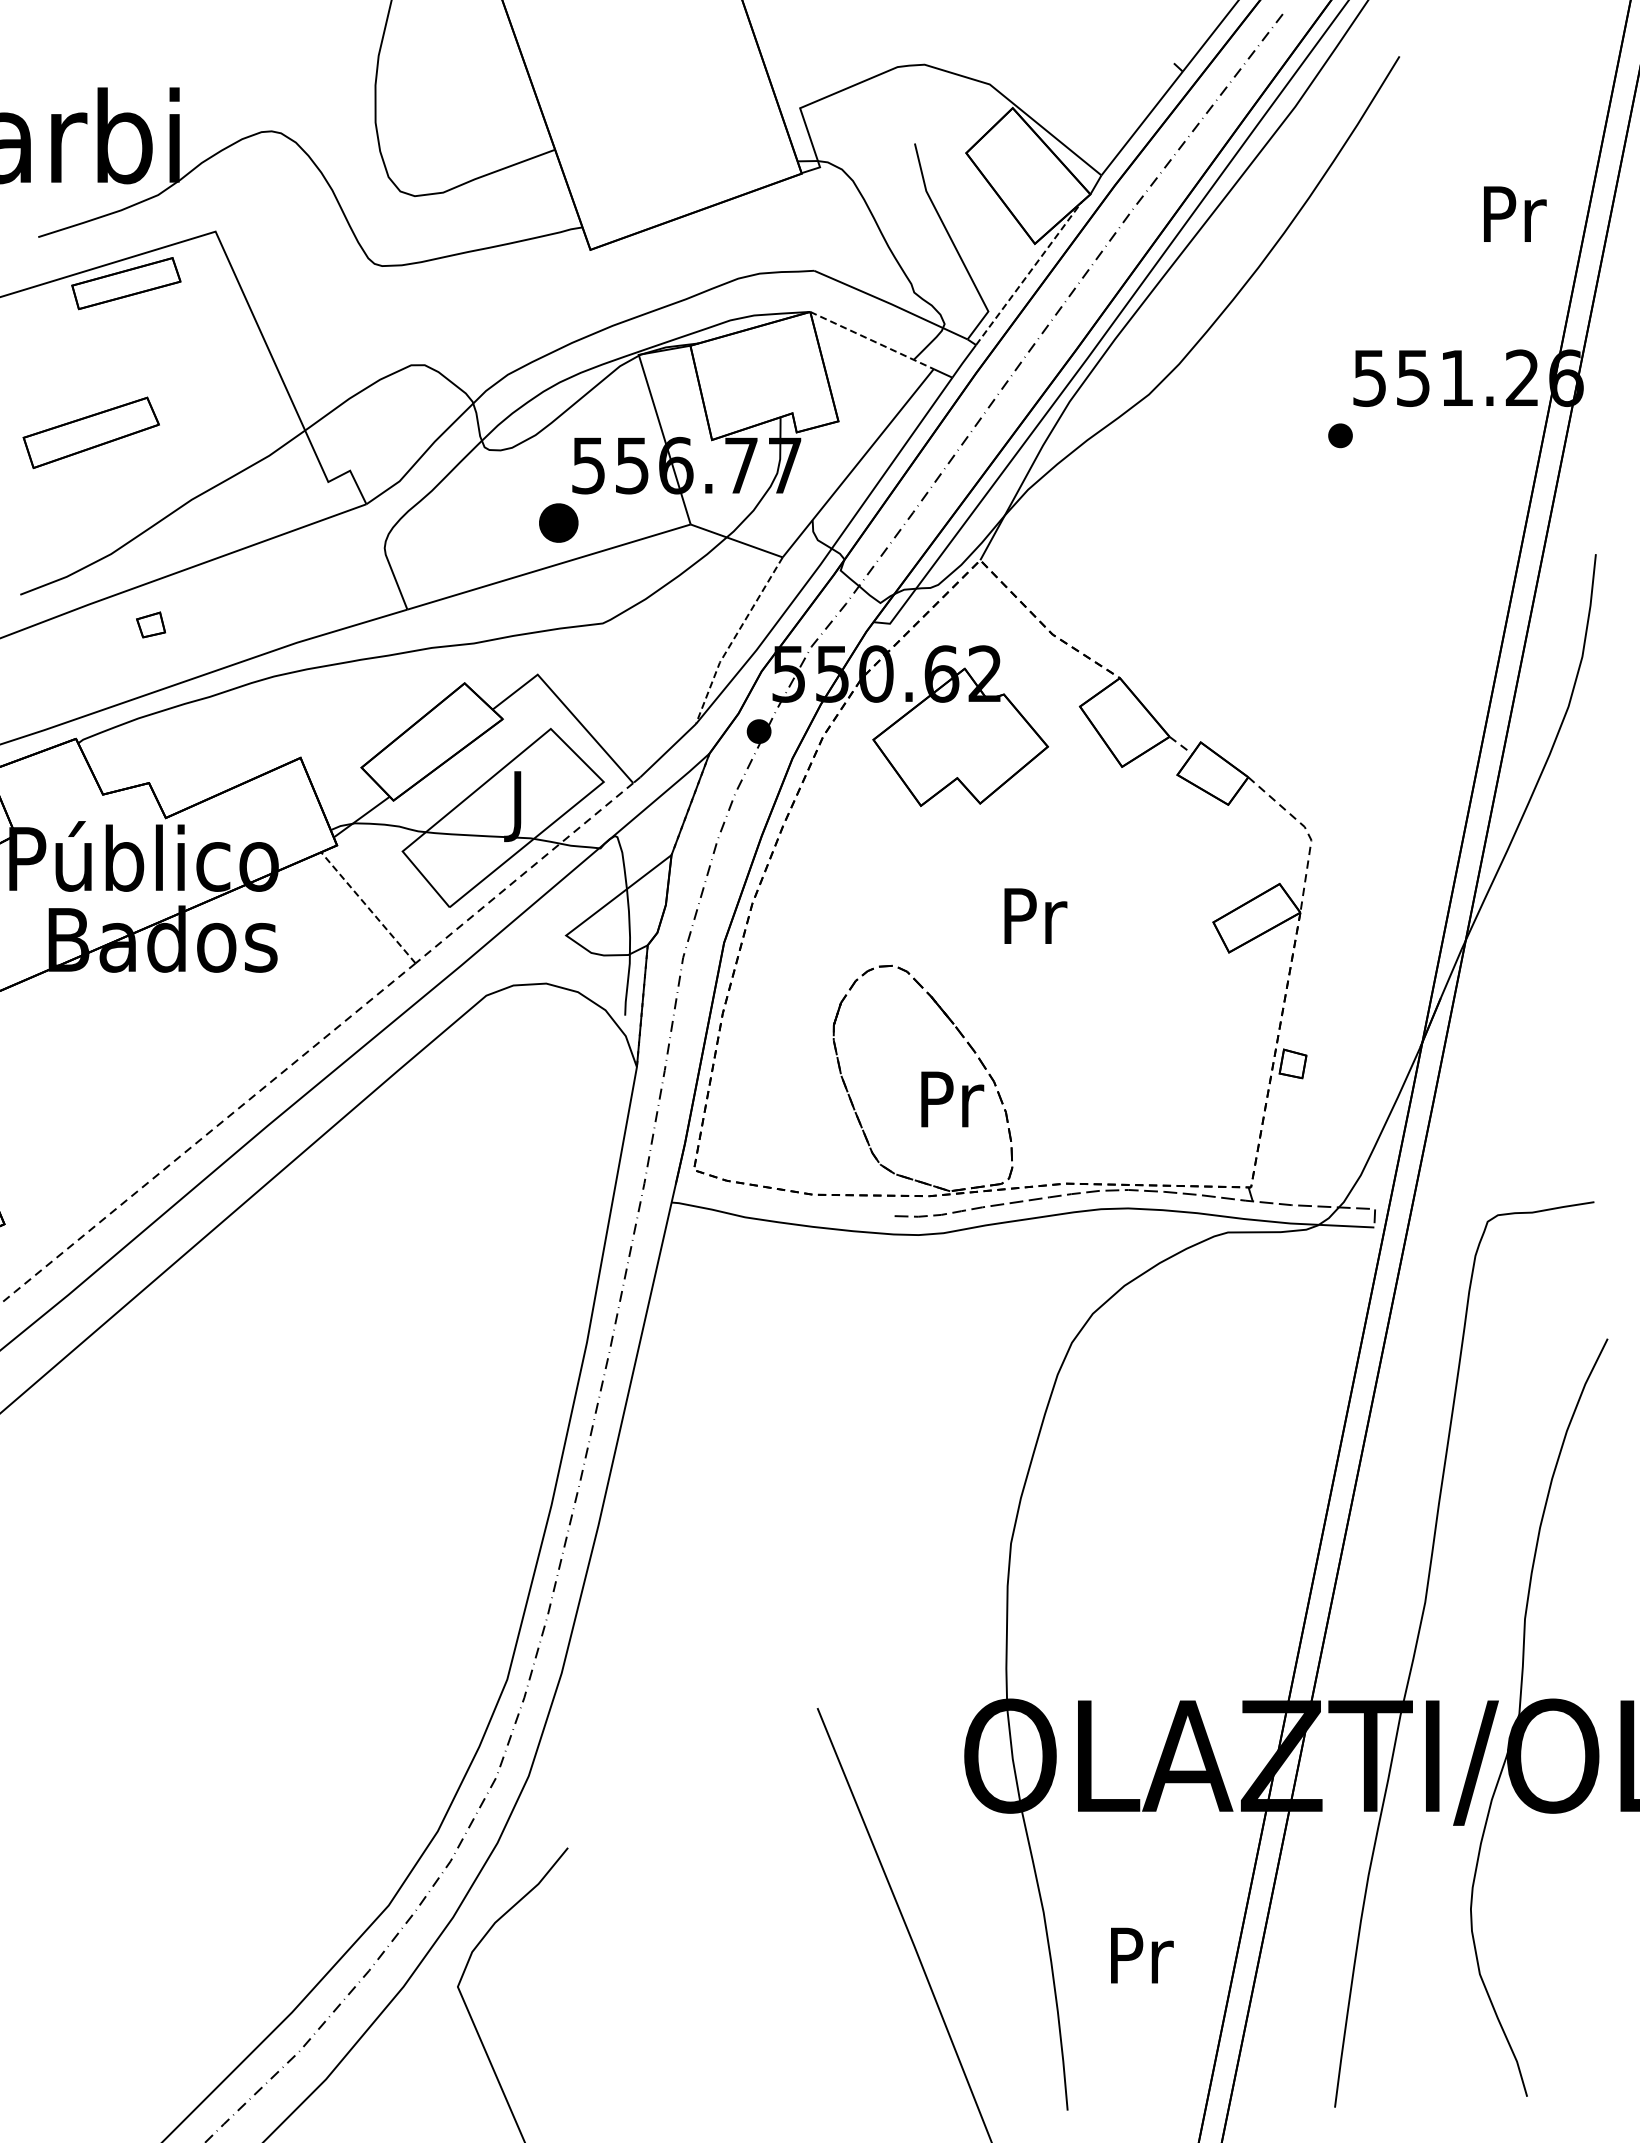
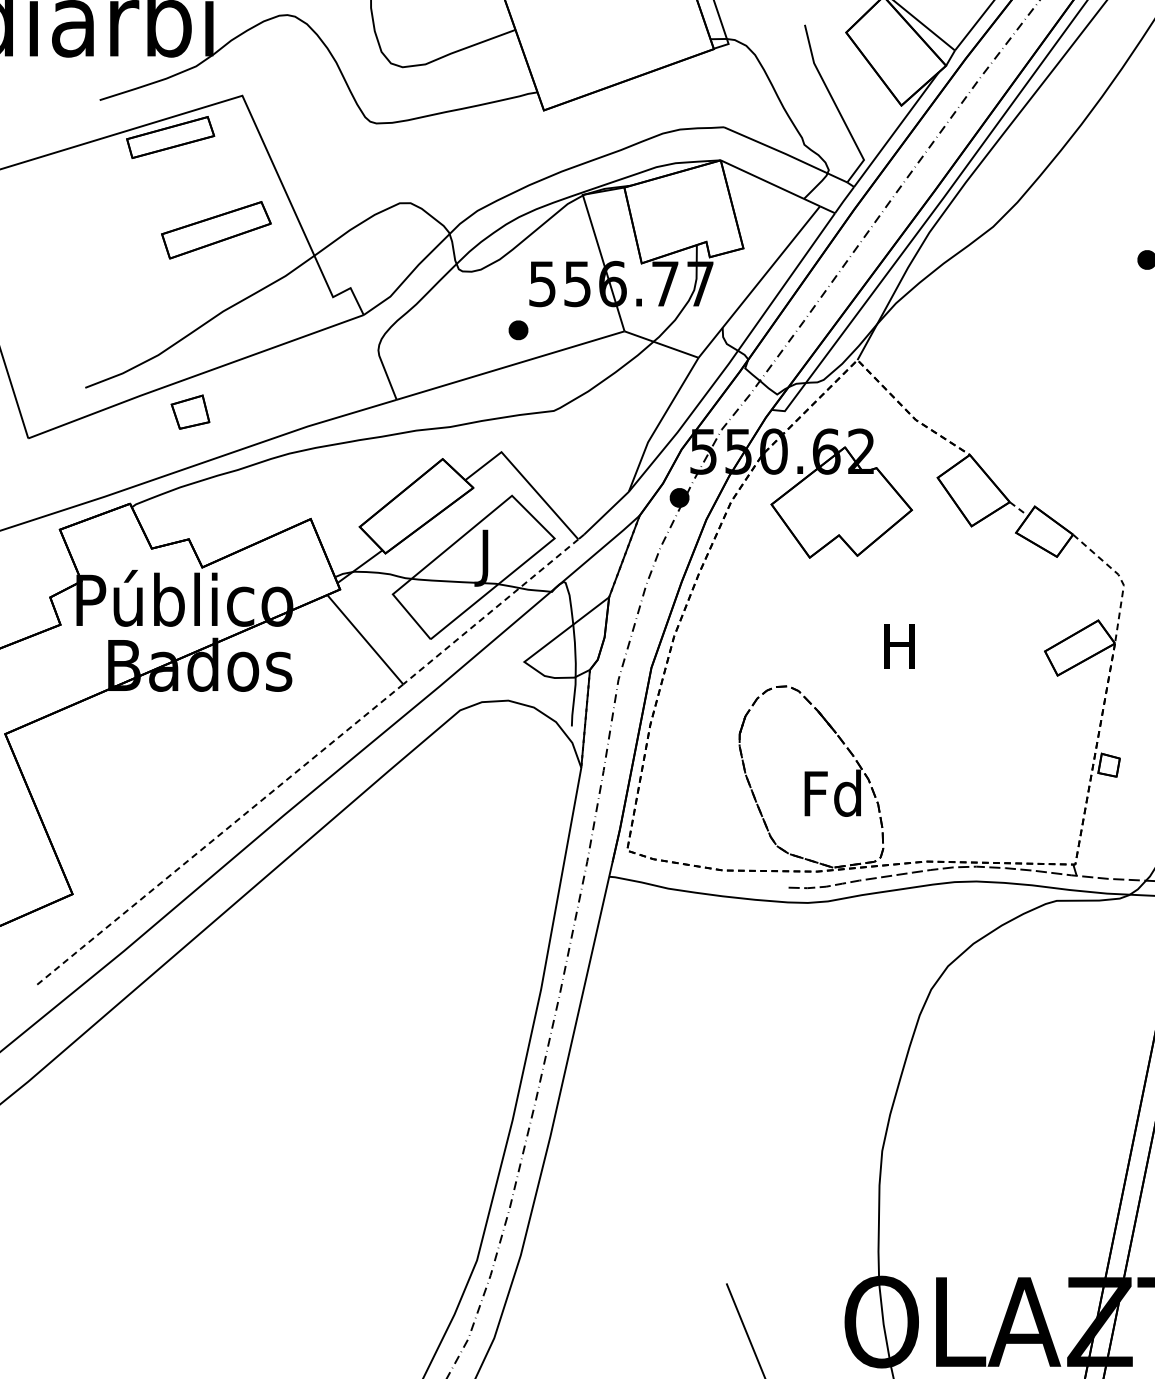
line: (1028, 273) -> (896, 129), dashed -> solid
line: (872, 340) -> (770, 183), dashed -> solid
part: (90, 432) -> (215, 229), moved
part: (558, 523) -> (518, 330), size x0.62
part: (150, 624) -> (190, 411), size x1.67
line: (733, 639) -> (658, 423), dashed -> solid
line: (368, 907) -> (365, 639), dashed -> solid
text: (1035, 915) -> (901, 645), Pr -> H
text: (949, 1098) -> (832, 793), Pr -> Fd

